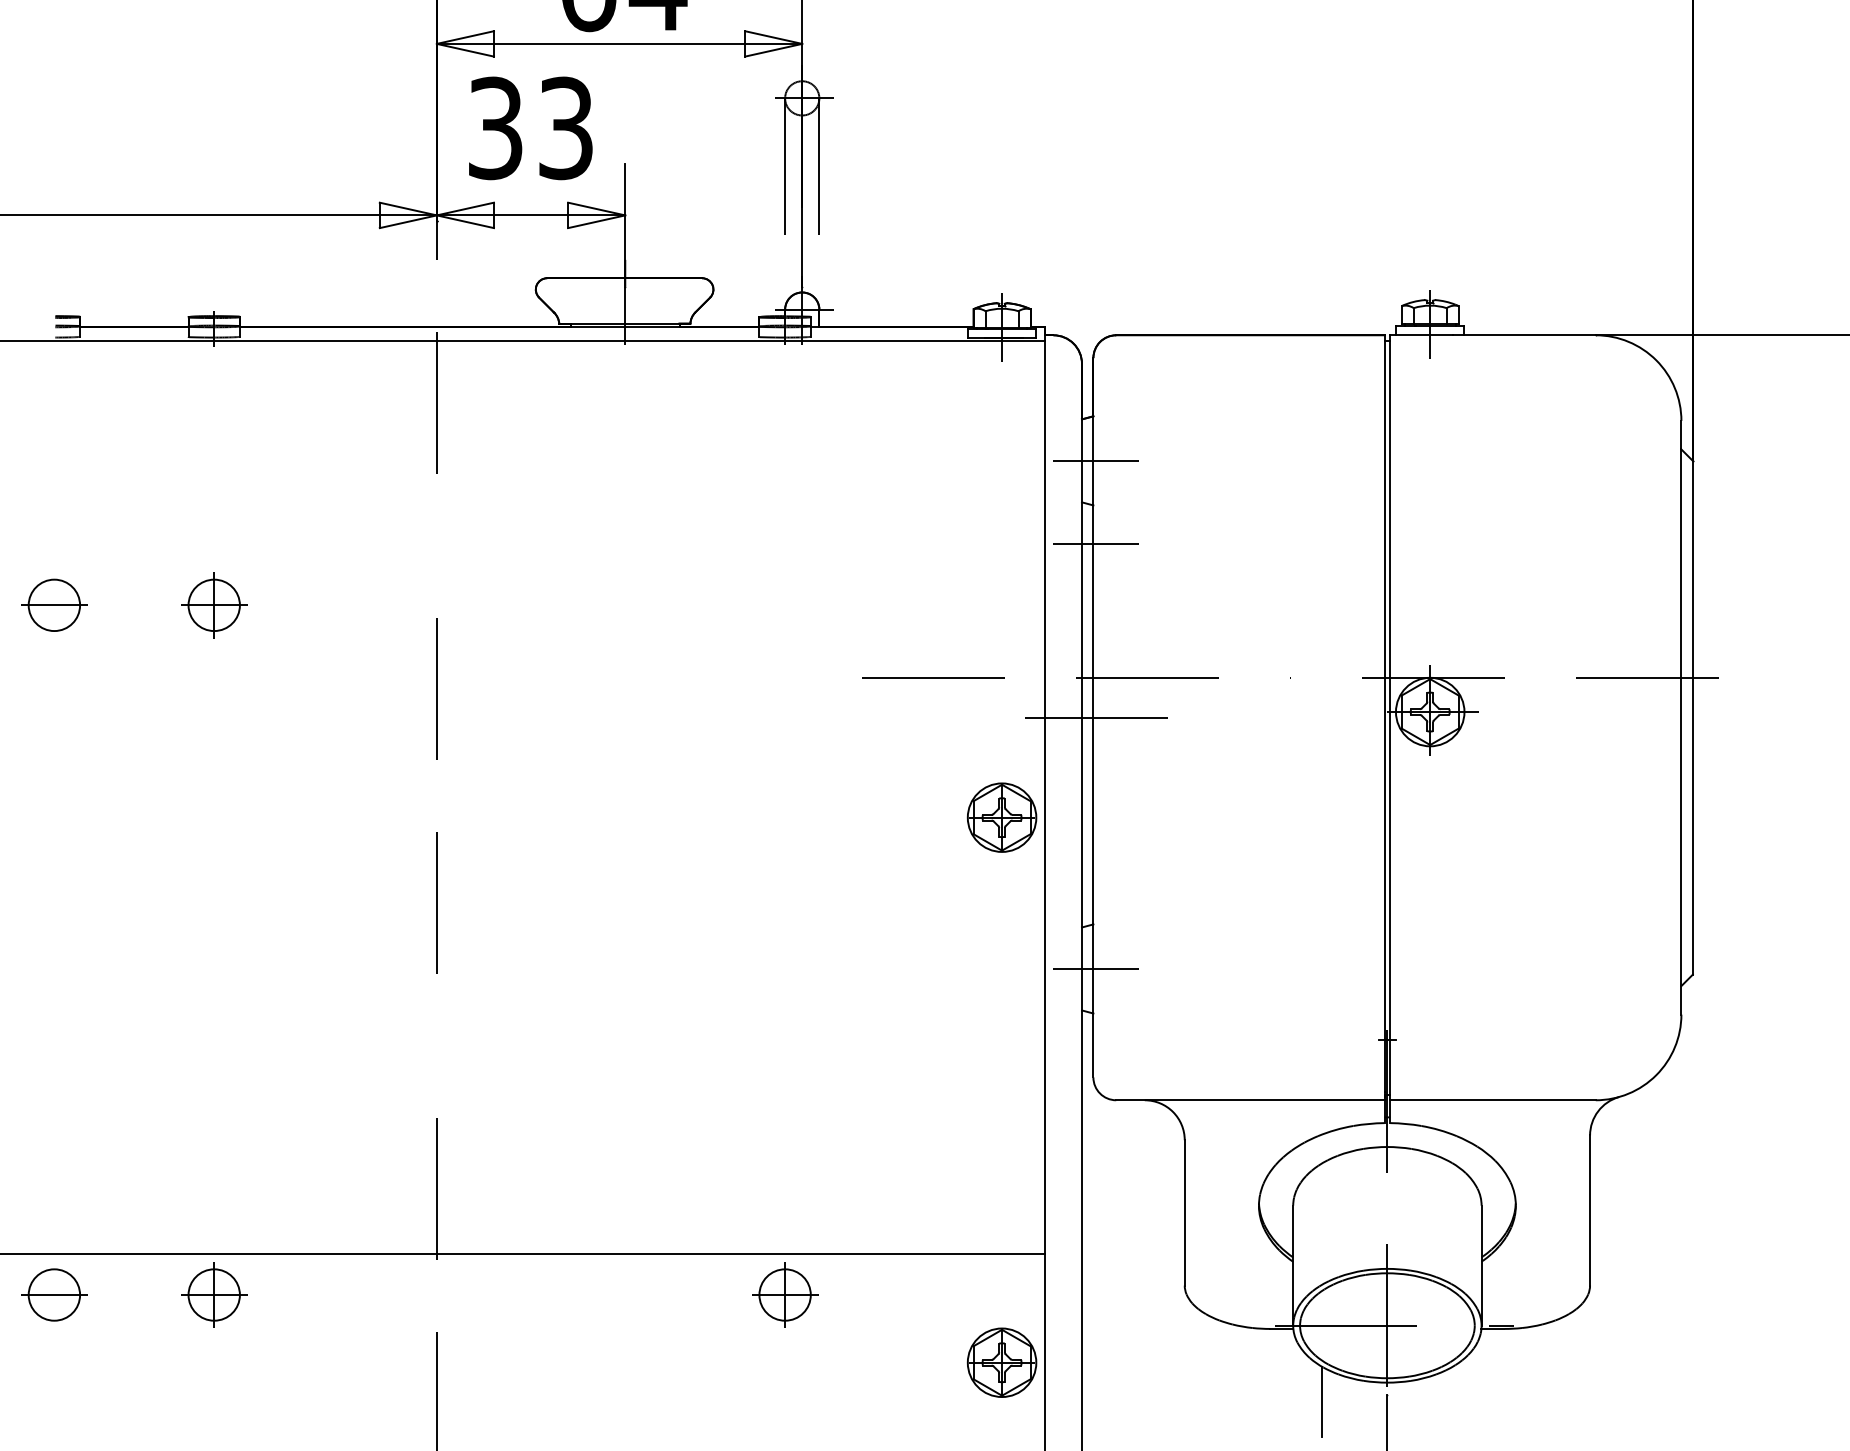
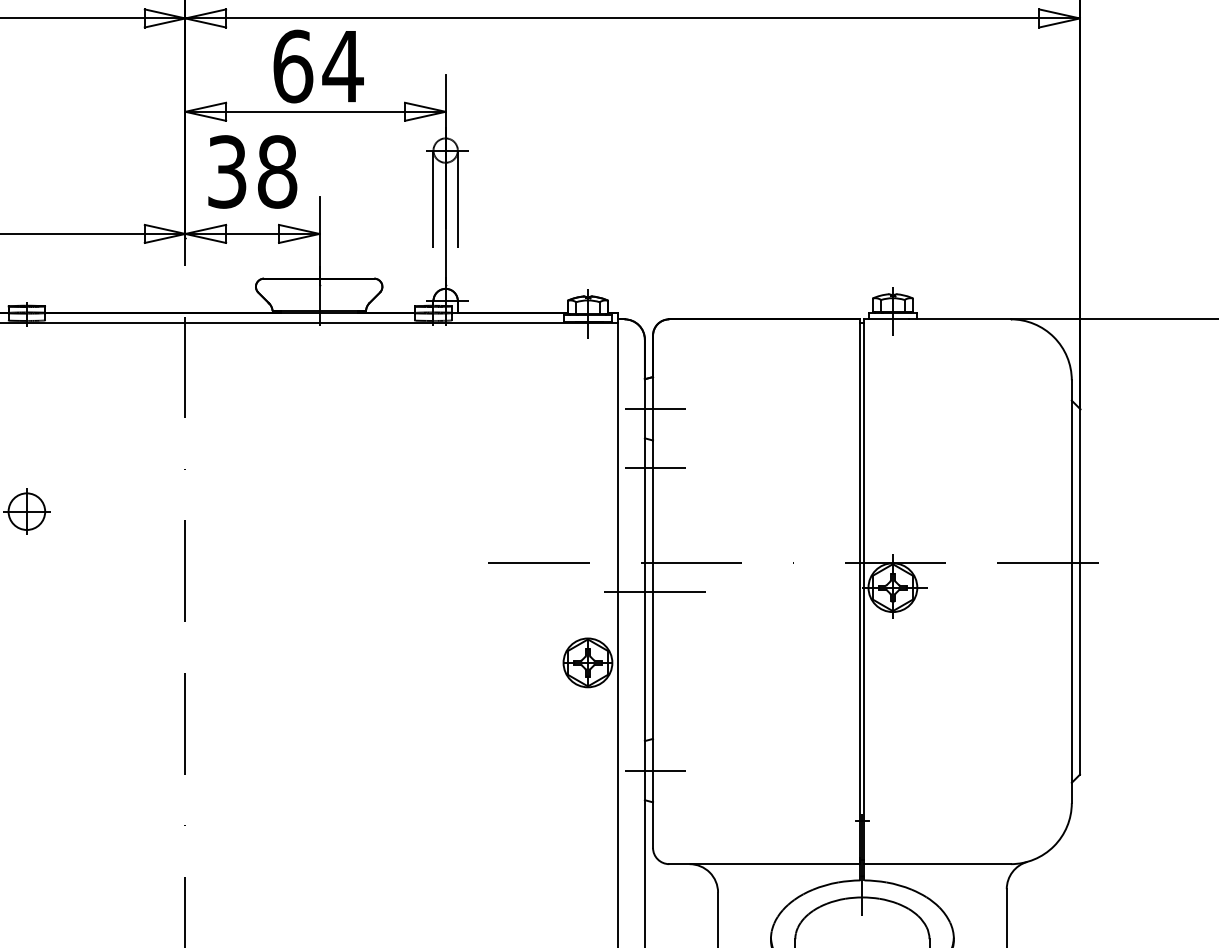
text: (565, 128) -> (277, 172), 33 -> 38

